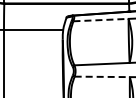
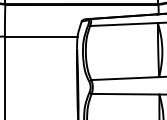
line: (101, 20) -> (124, 25), dashed -> solid
line: (102, 76) -> (125, 93), dashed -> solid

